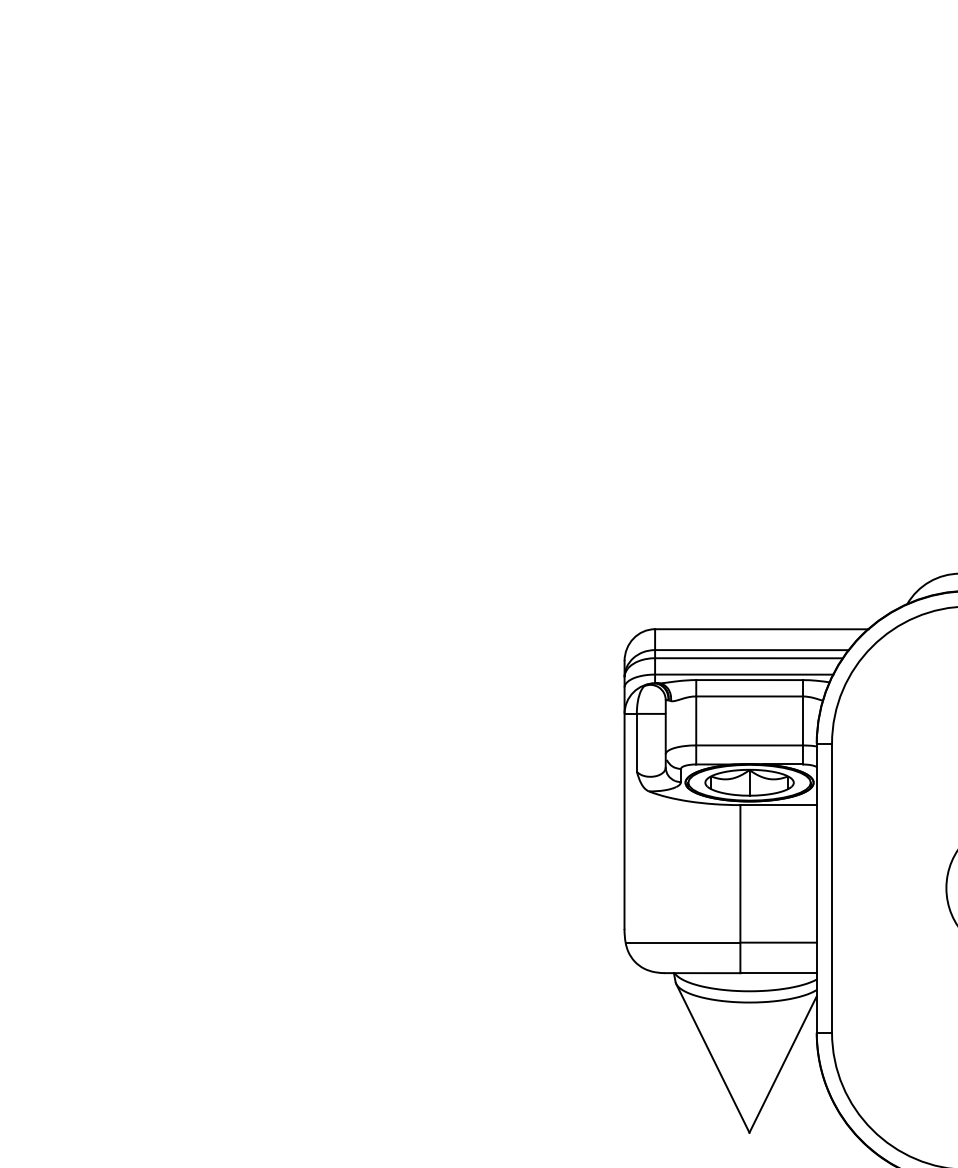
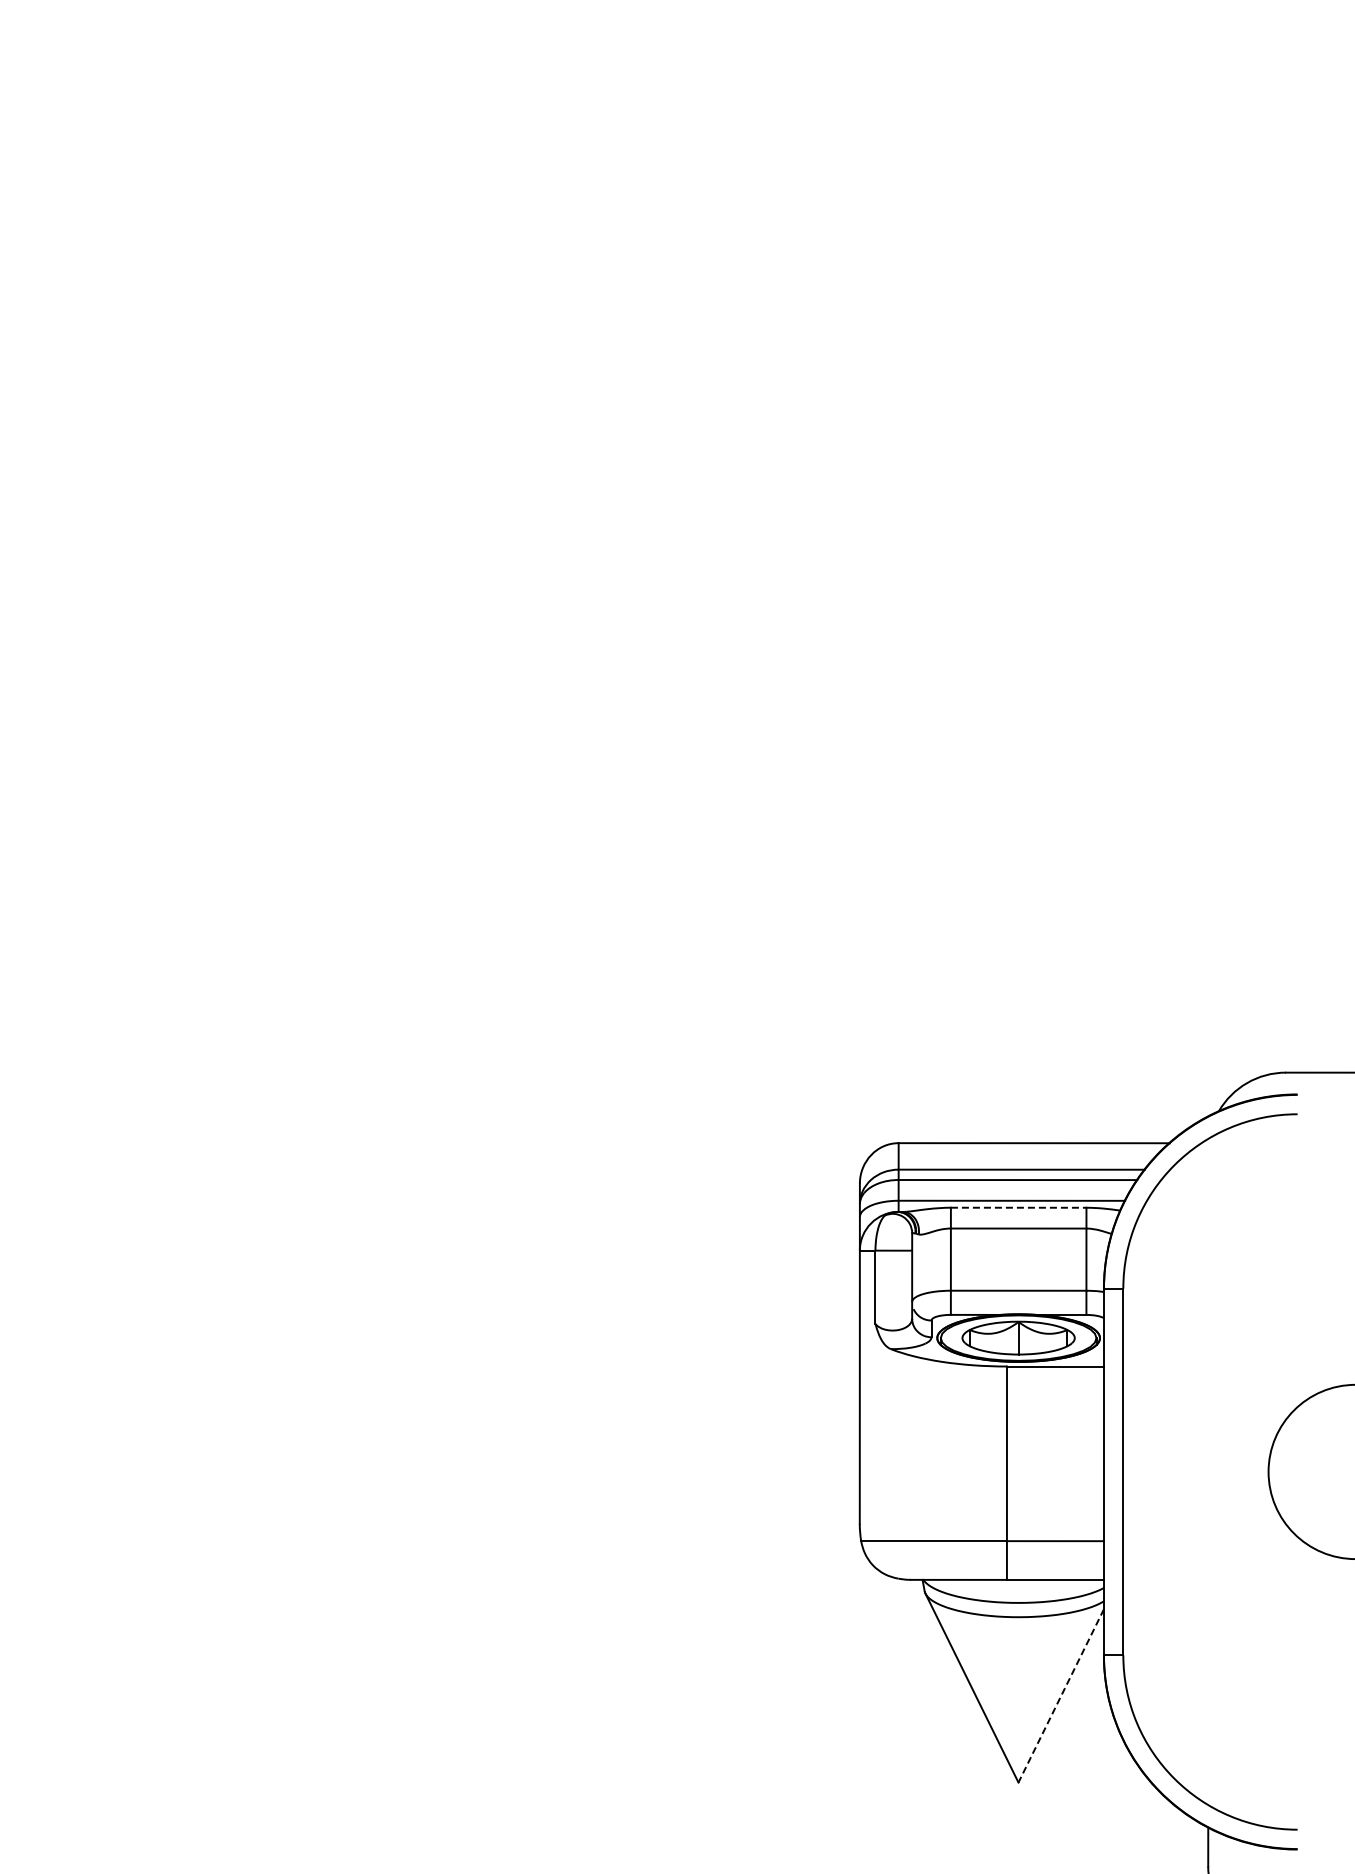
line: (749, 679) -> (1018, 1207), solid -> dashed
line: (783, 1064) -> (1061, 1695), solid -> dashed

